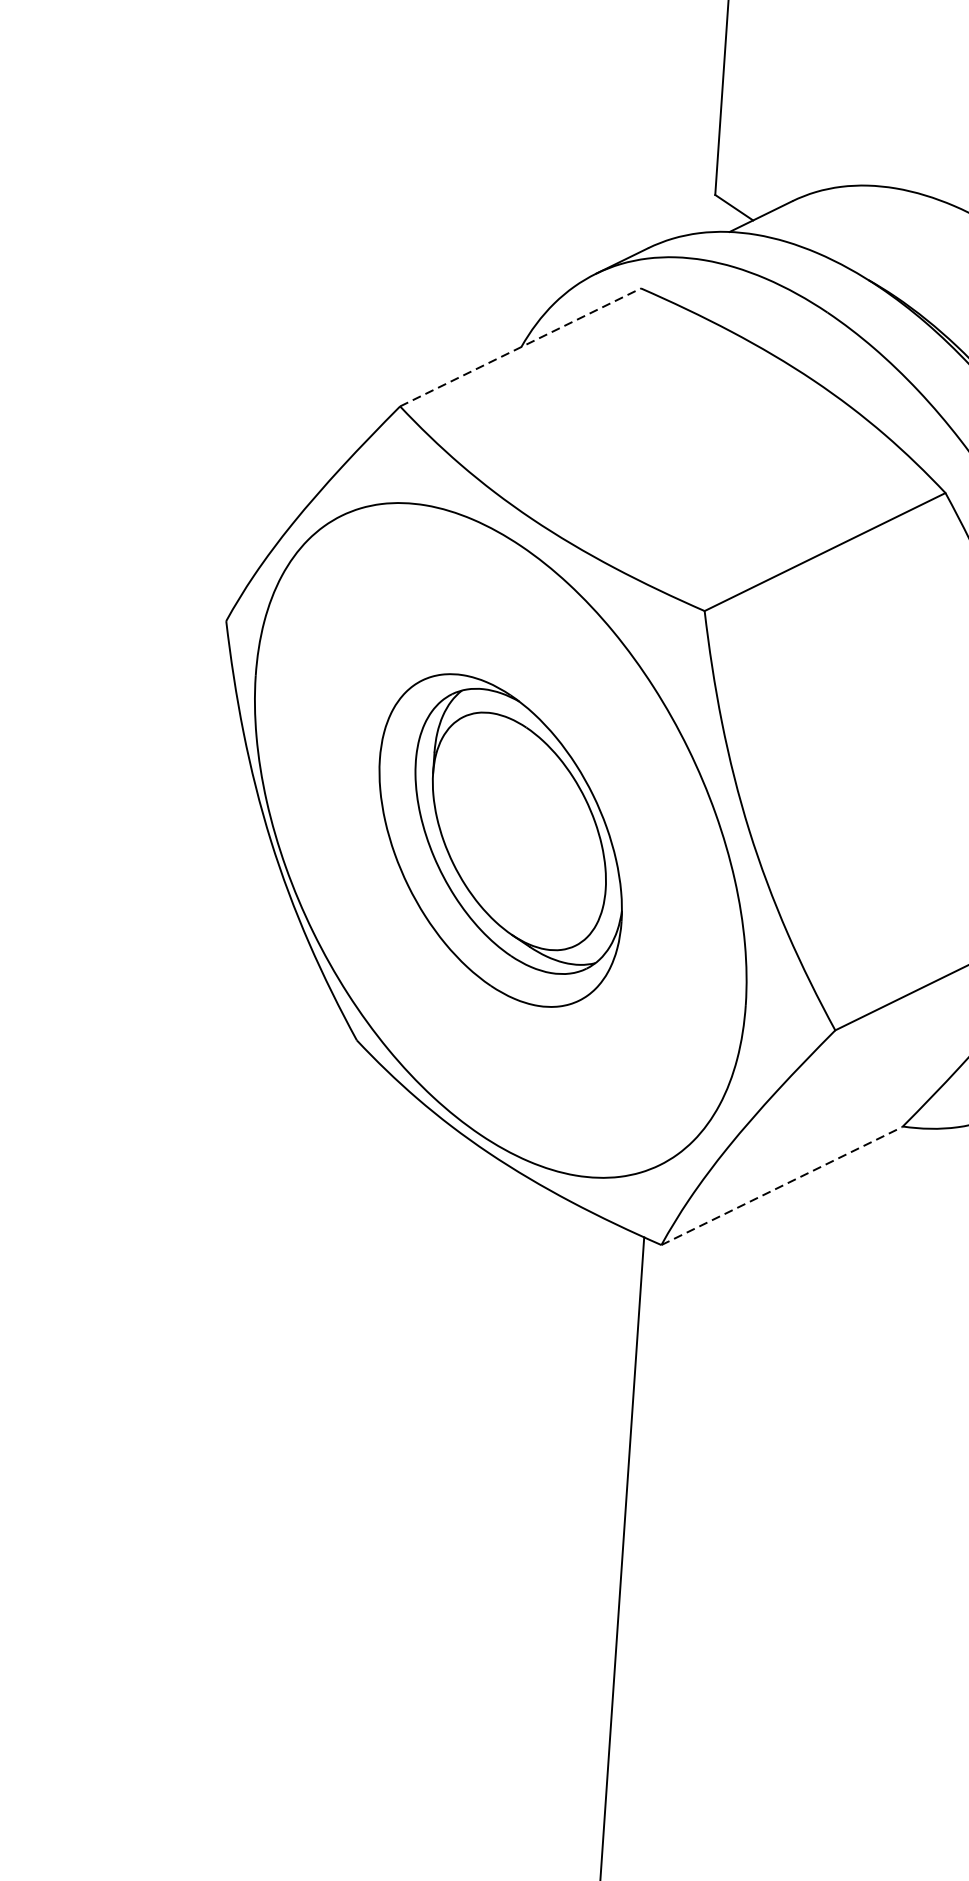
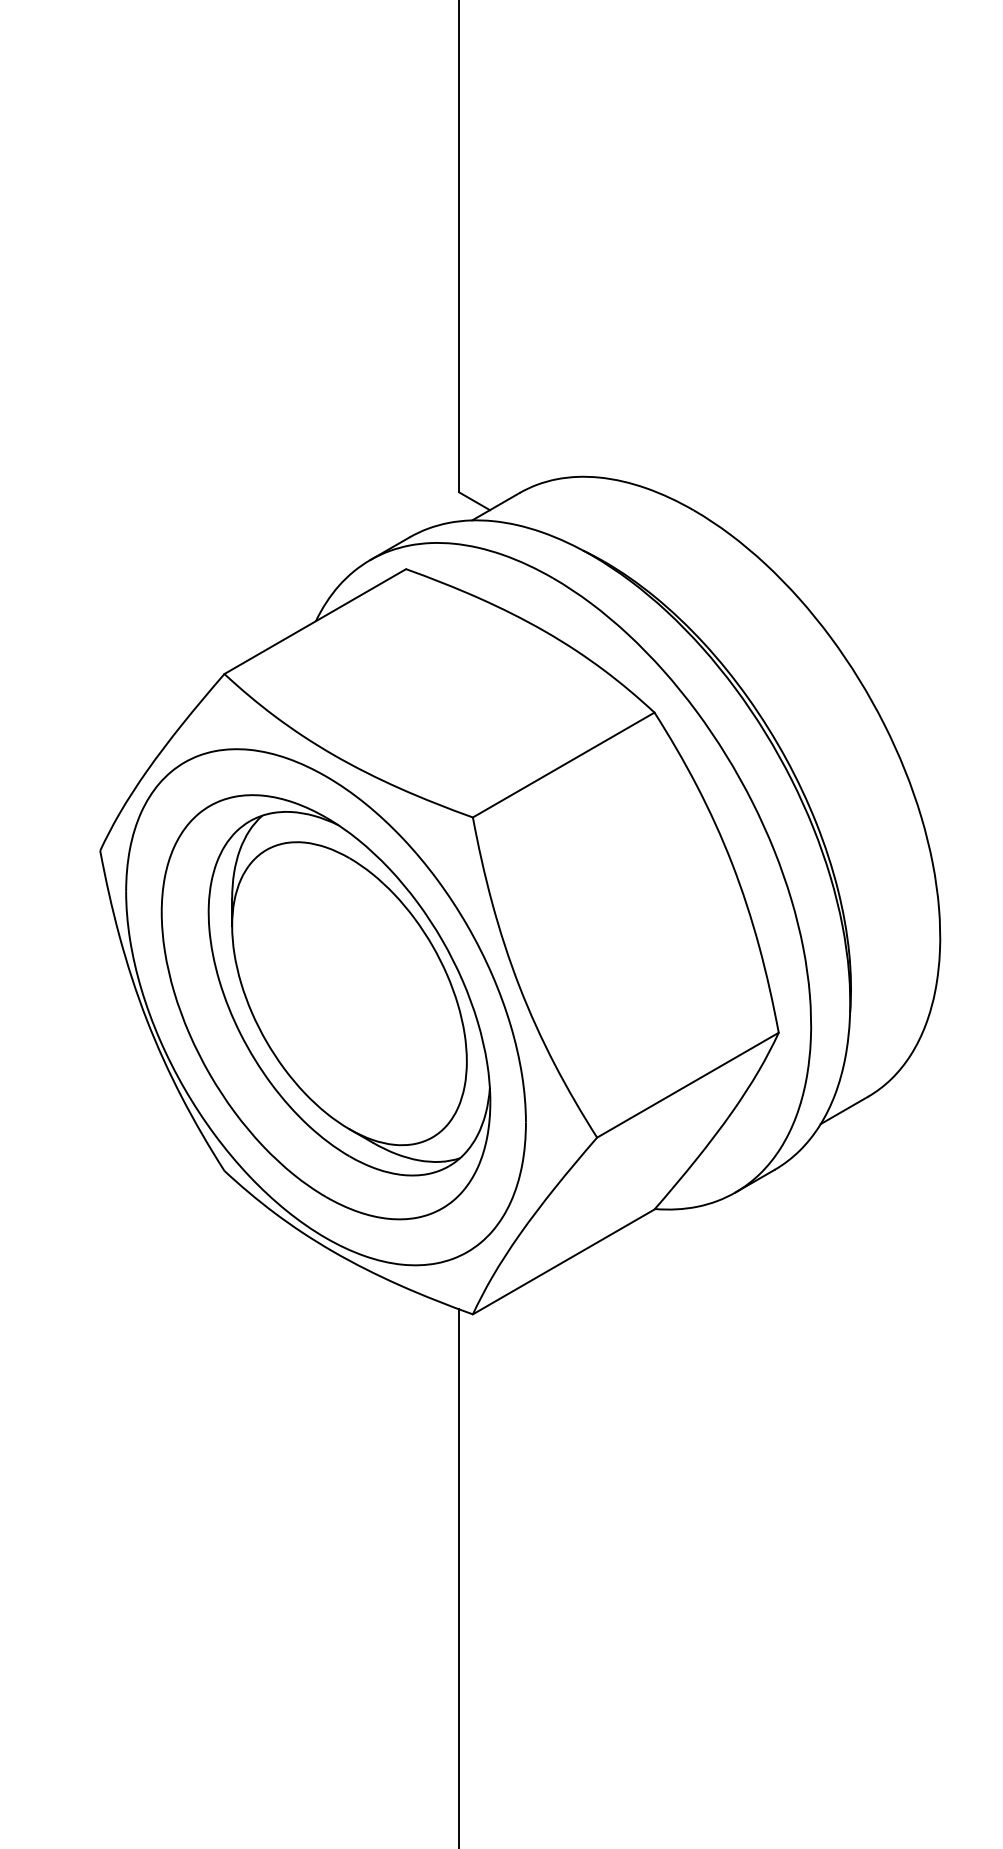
line: (520, 347) -> (315, 621), dashed -> solid
part: (500, 840) -> (325, 1007), size x1.67
line: (781, 1185) -> (563, 1261), dashed -> solid

